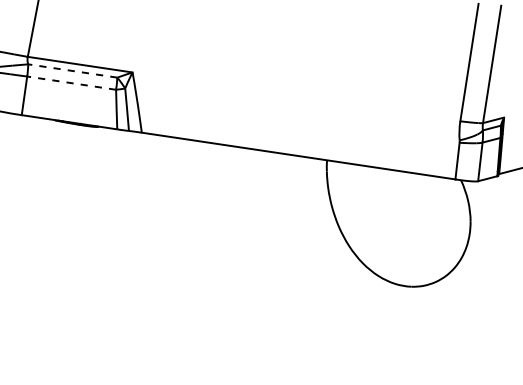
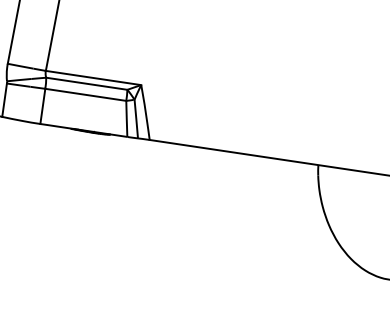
line: (72, 70) -> (86, 83), dashed -> solid
line: (71, 83) -> (85, 95), dashed -> solid

